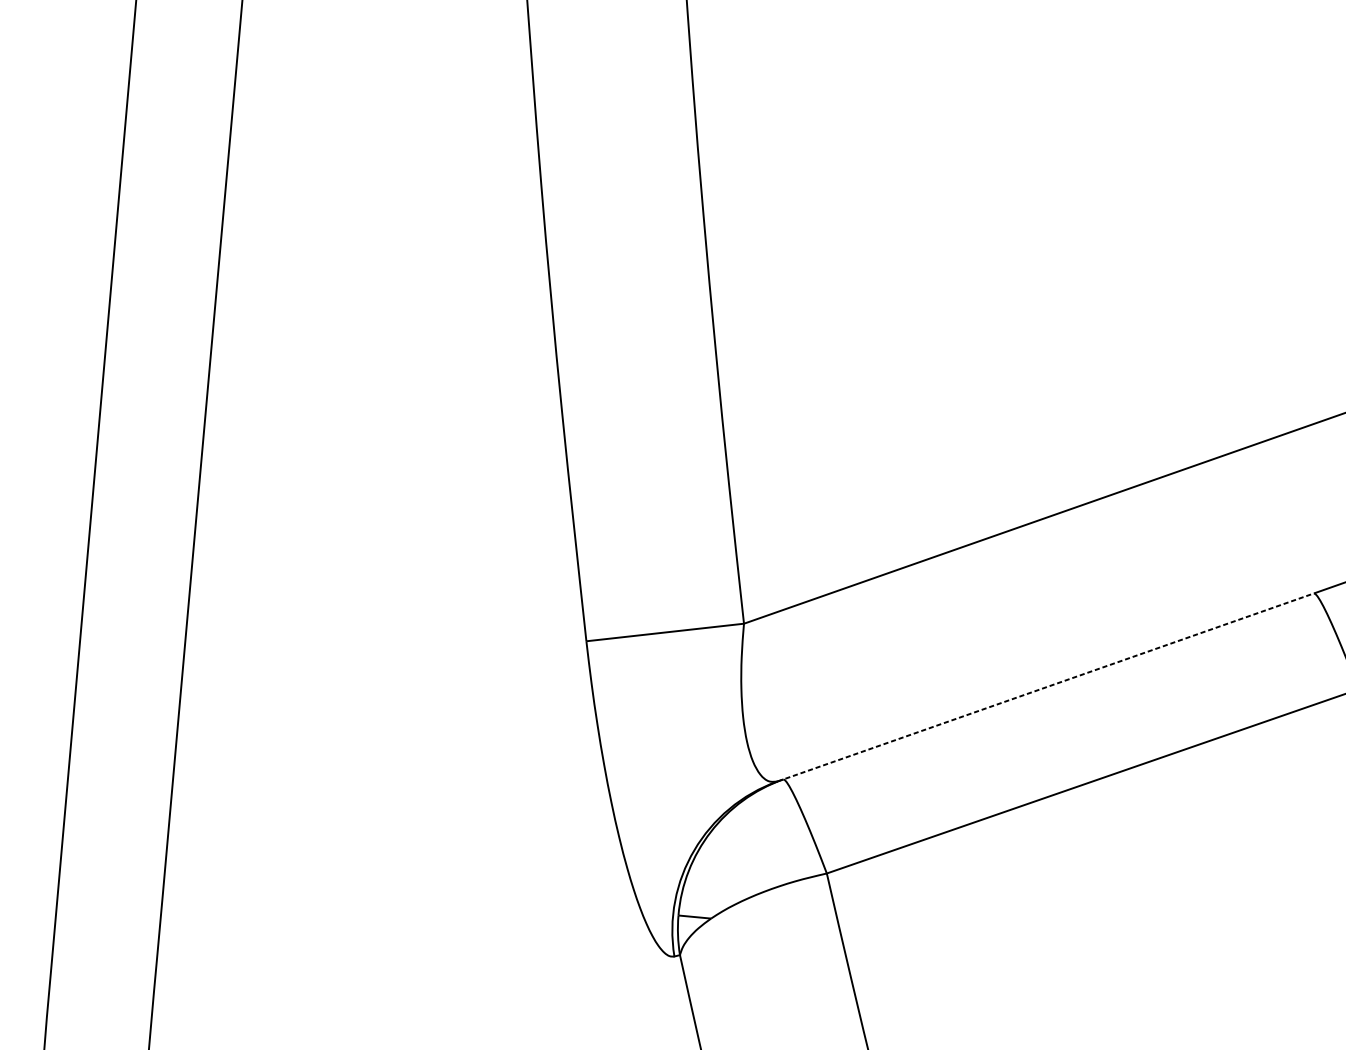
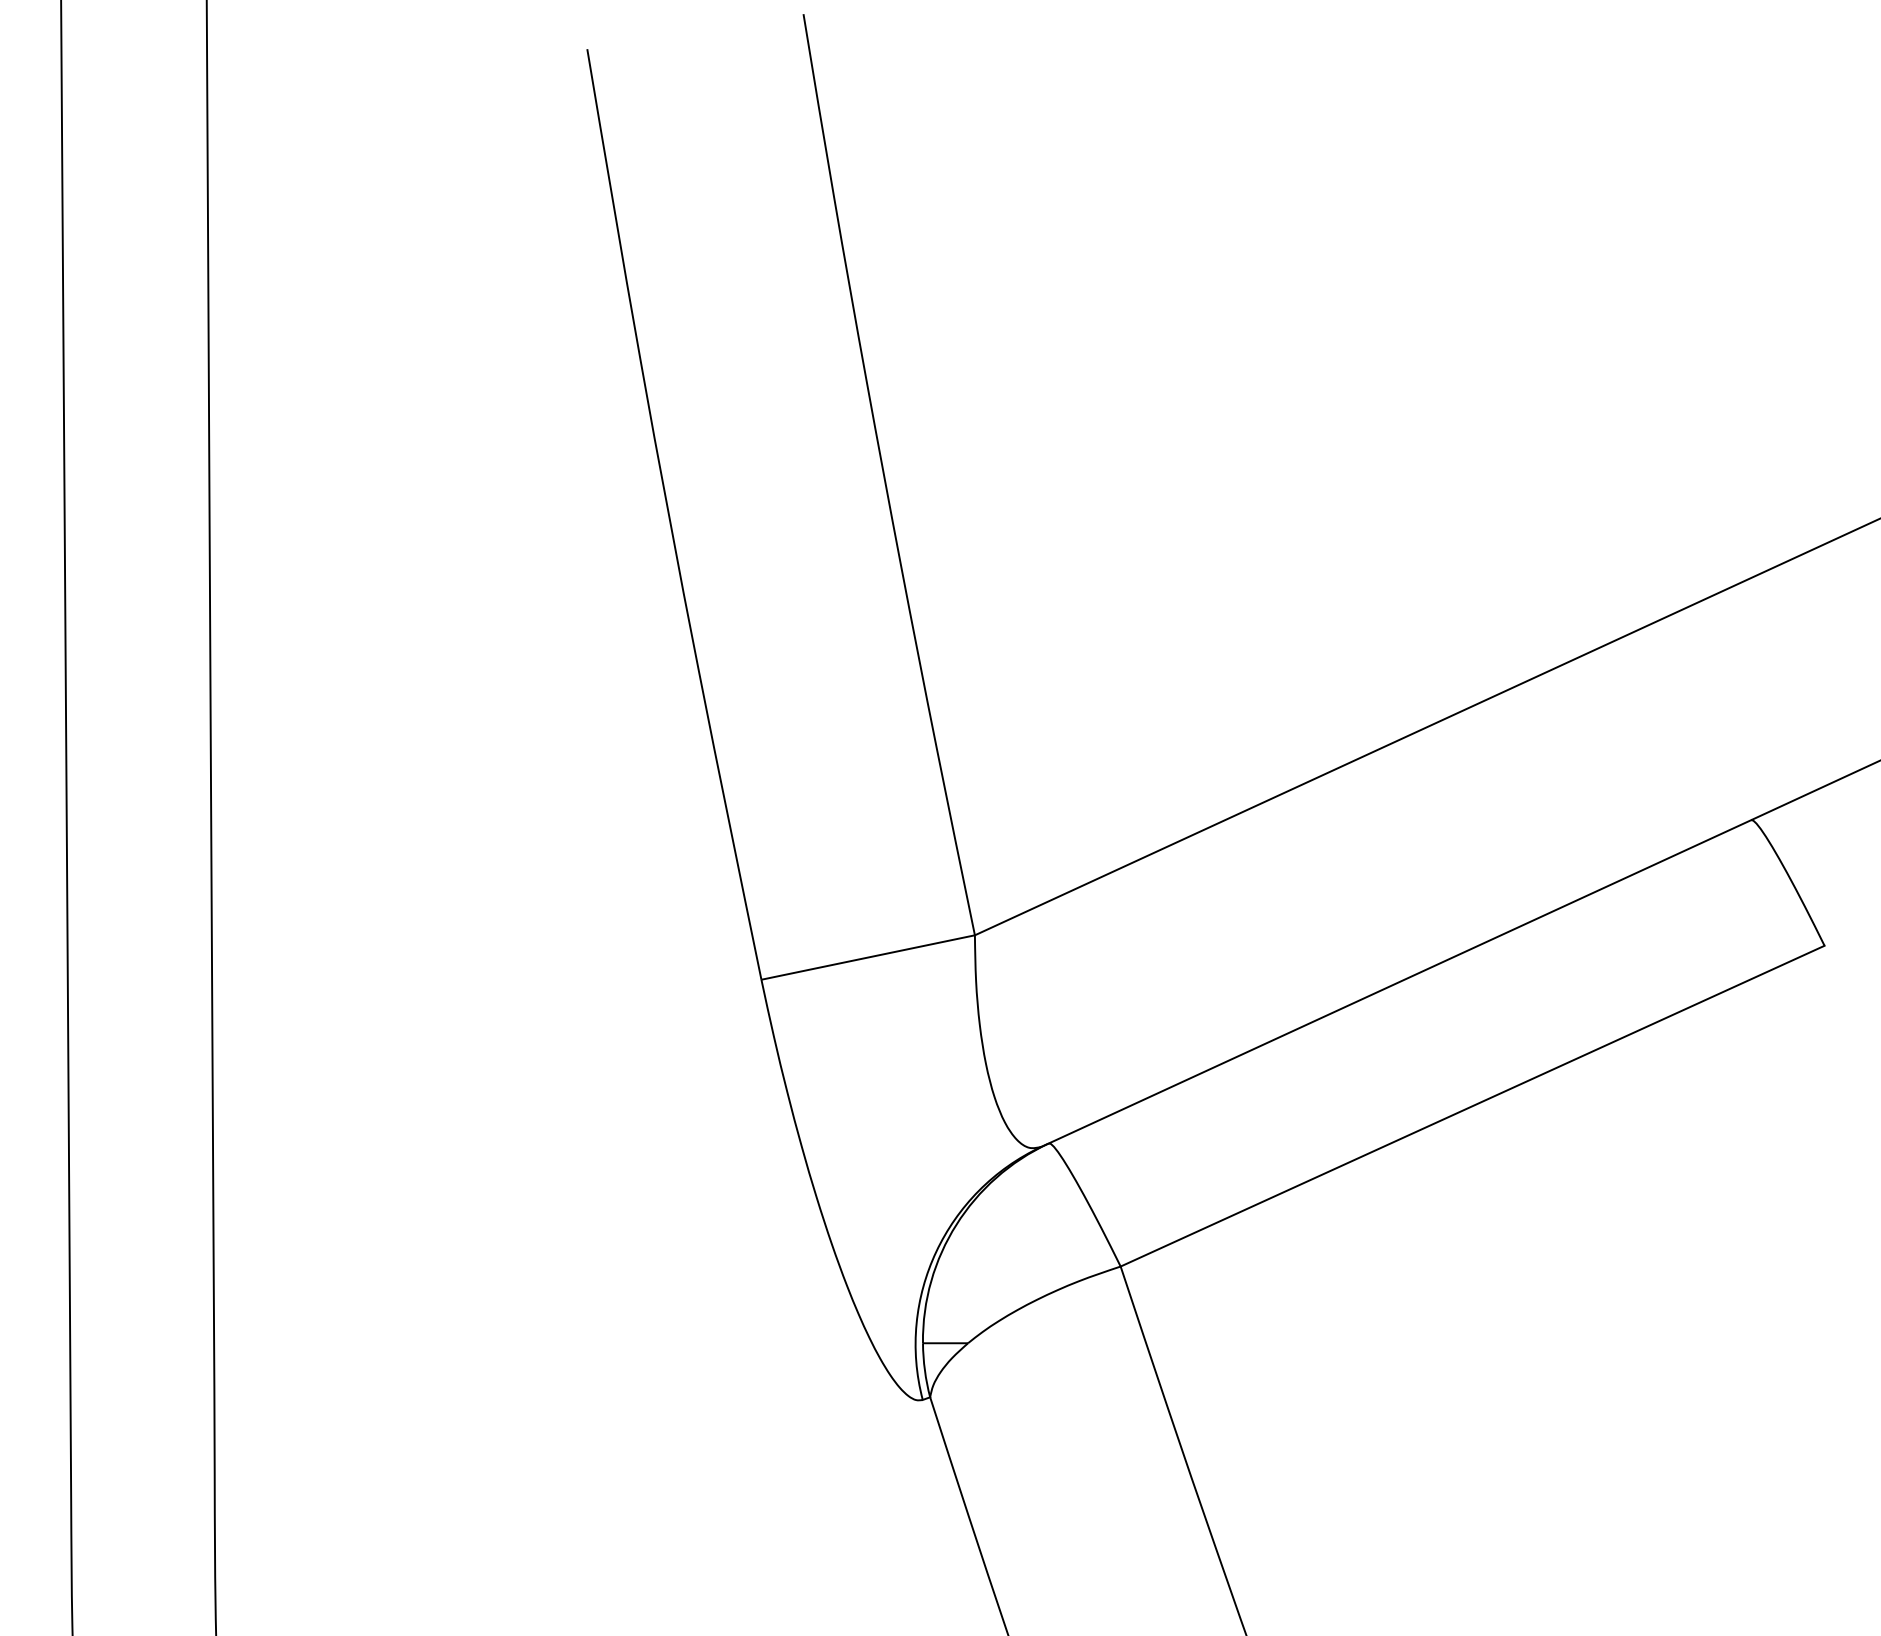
line: (1045, 687) -> (1396, 983), dashed -> solid

